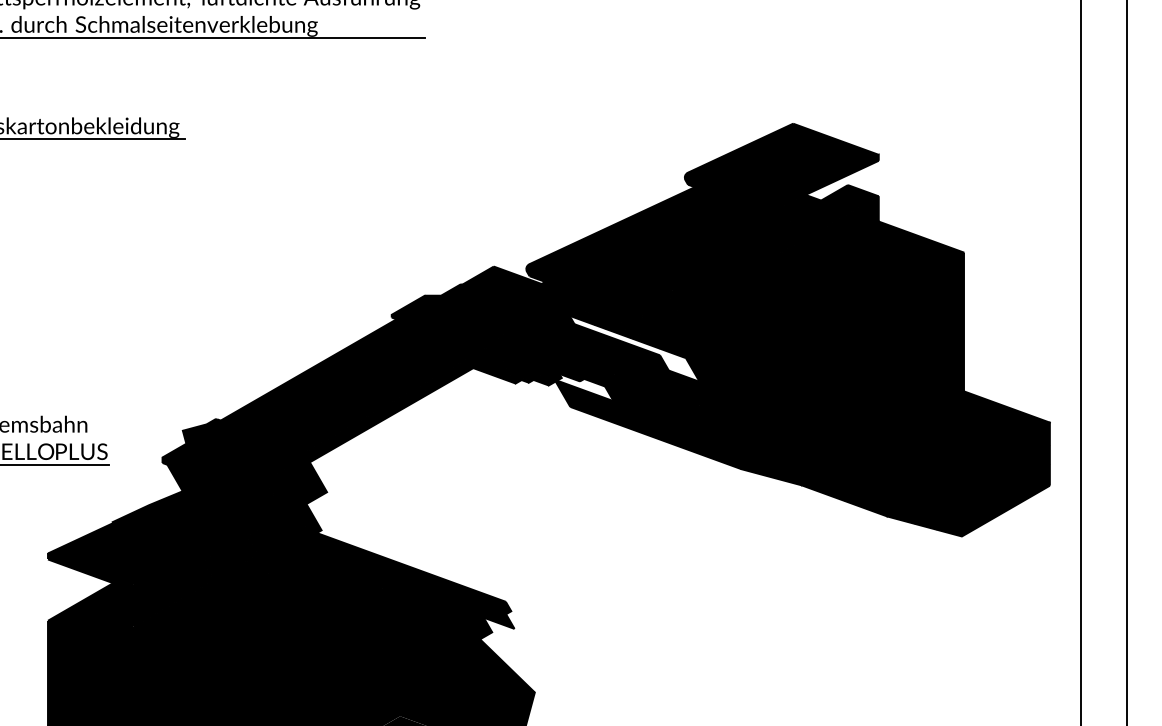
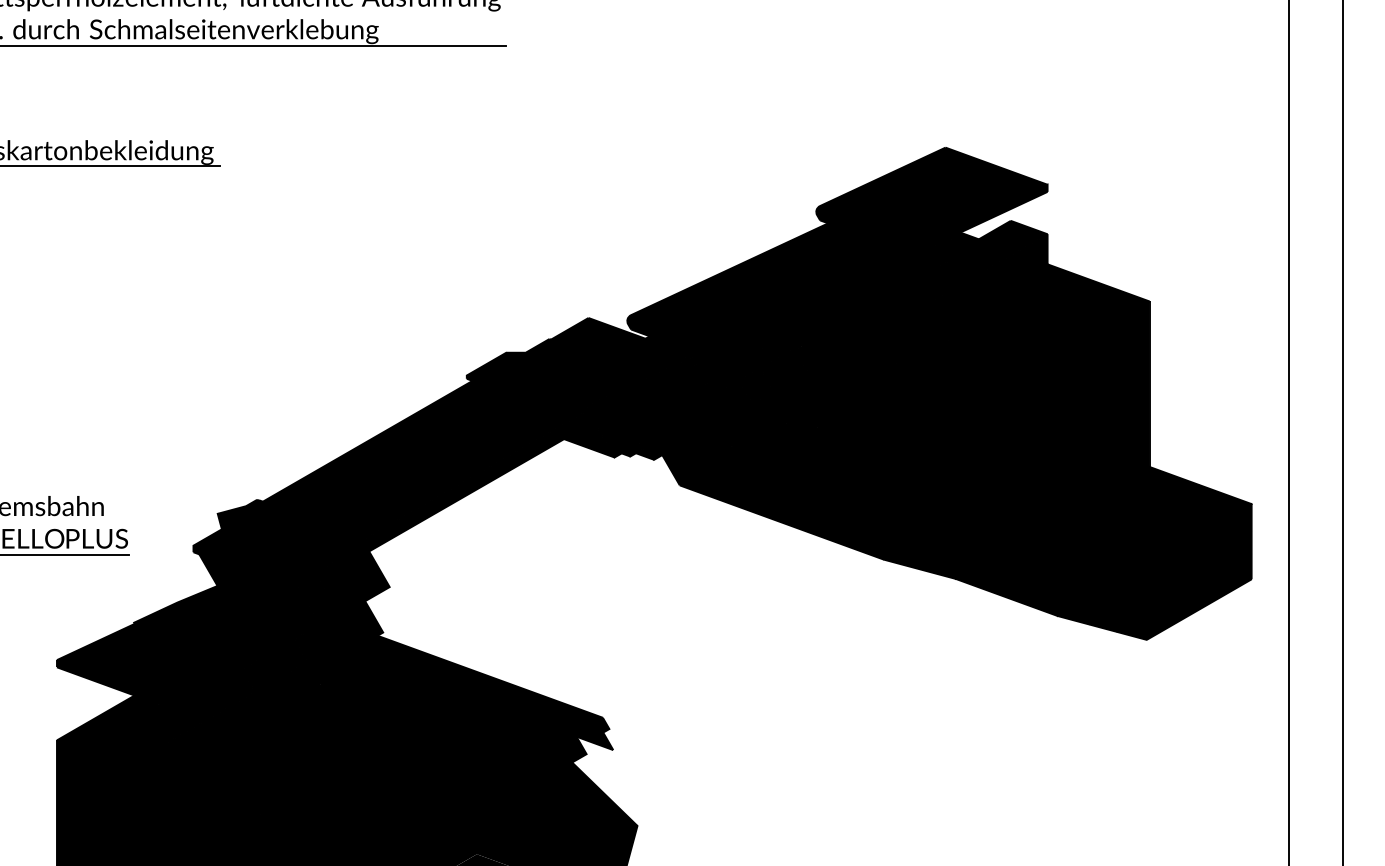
fill: (633, 348) -> (755, 415), added
fill: (585, 387) -> (697, 462), added

